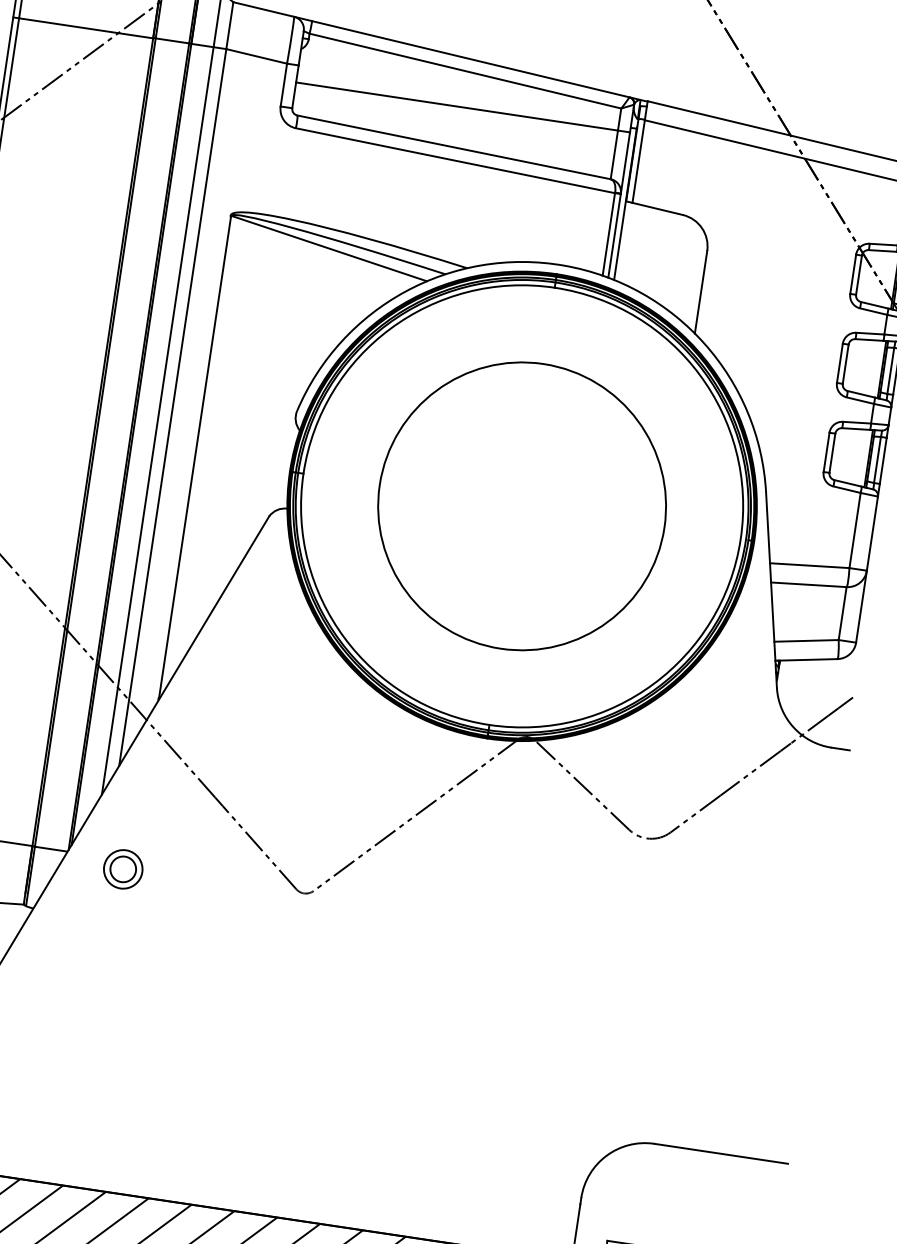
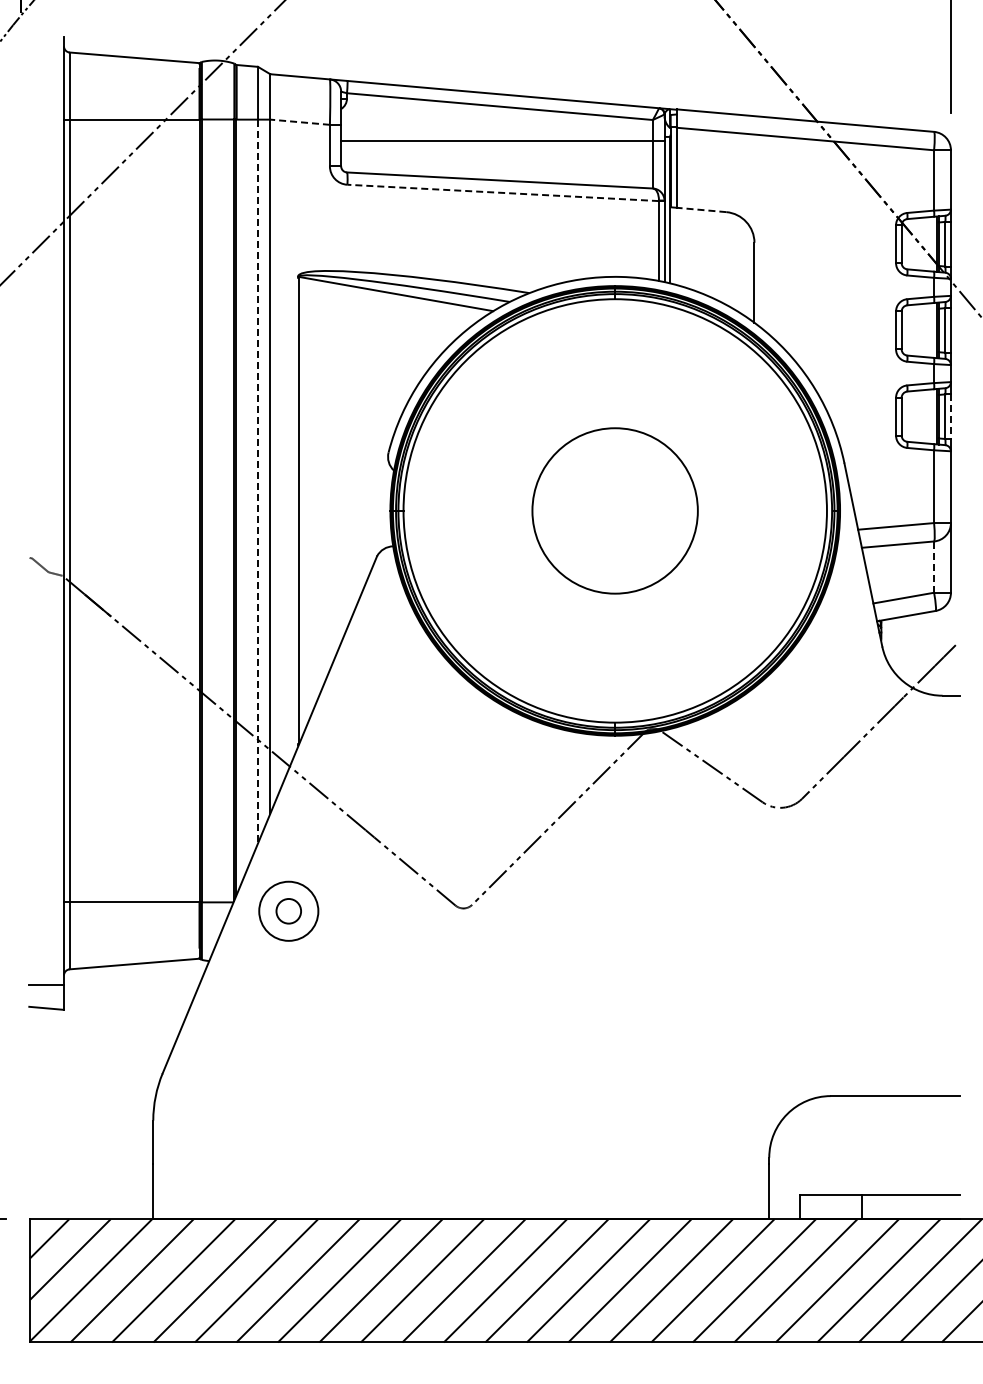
line: (257, 56) -> (300, 122), solid -> dashed
line: (455, 160) -> (503, 192), solid -> dashed
line: (657, 208) -> (701, 209), solid -> dashed
line: (158, 420) -> (258, 481), solid -> dashed
line: (882, 461) -> (950, 417), solid -> dashed
circle: (521, 505) -> (614, 510), size x0.6
line: (843, 614) -> (934, 567), solid -> dashed
circle: (123, 868) -> (288, 910), size x1.6

